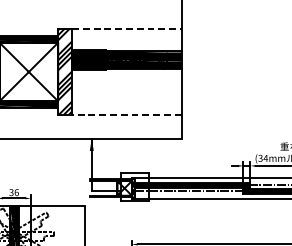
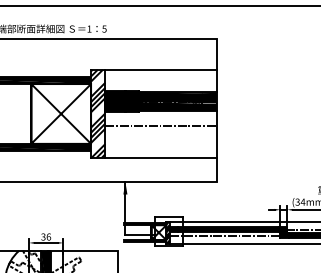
line: (127, 28) -> (161, 69), dashed -> solid
line: (127, 84) -> (161, 126), added
line: (127, 115) -> (161, 158), dashed -> solid

